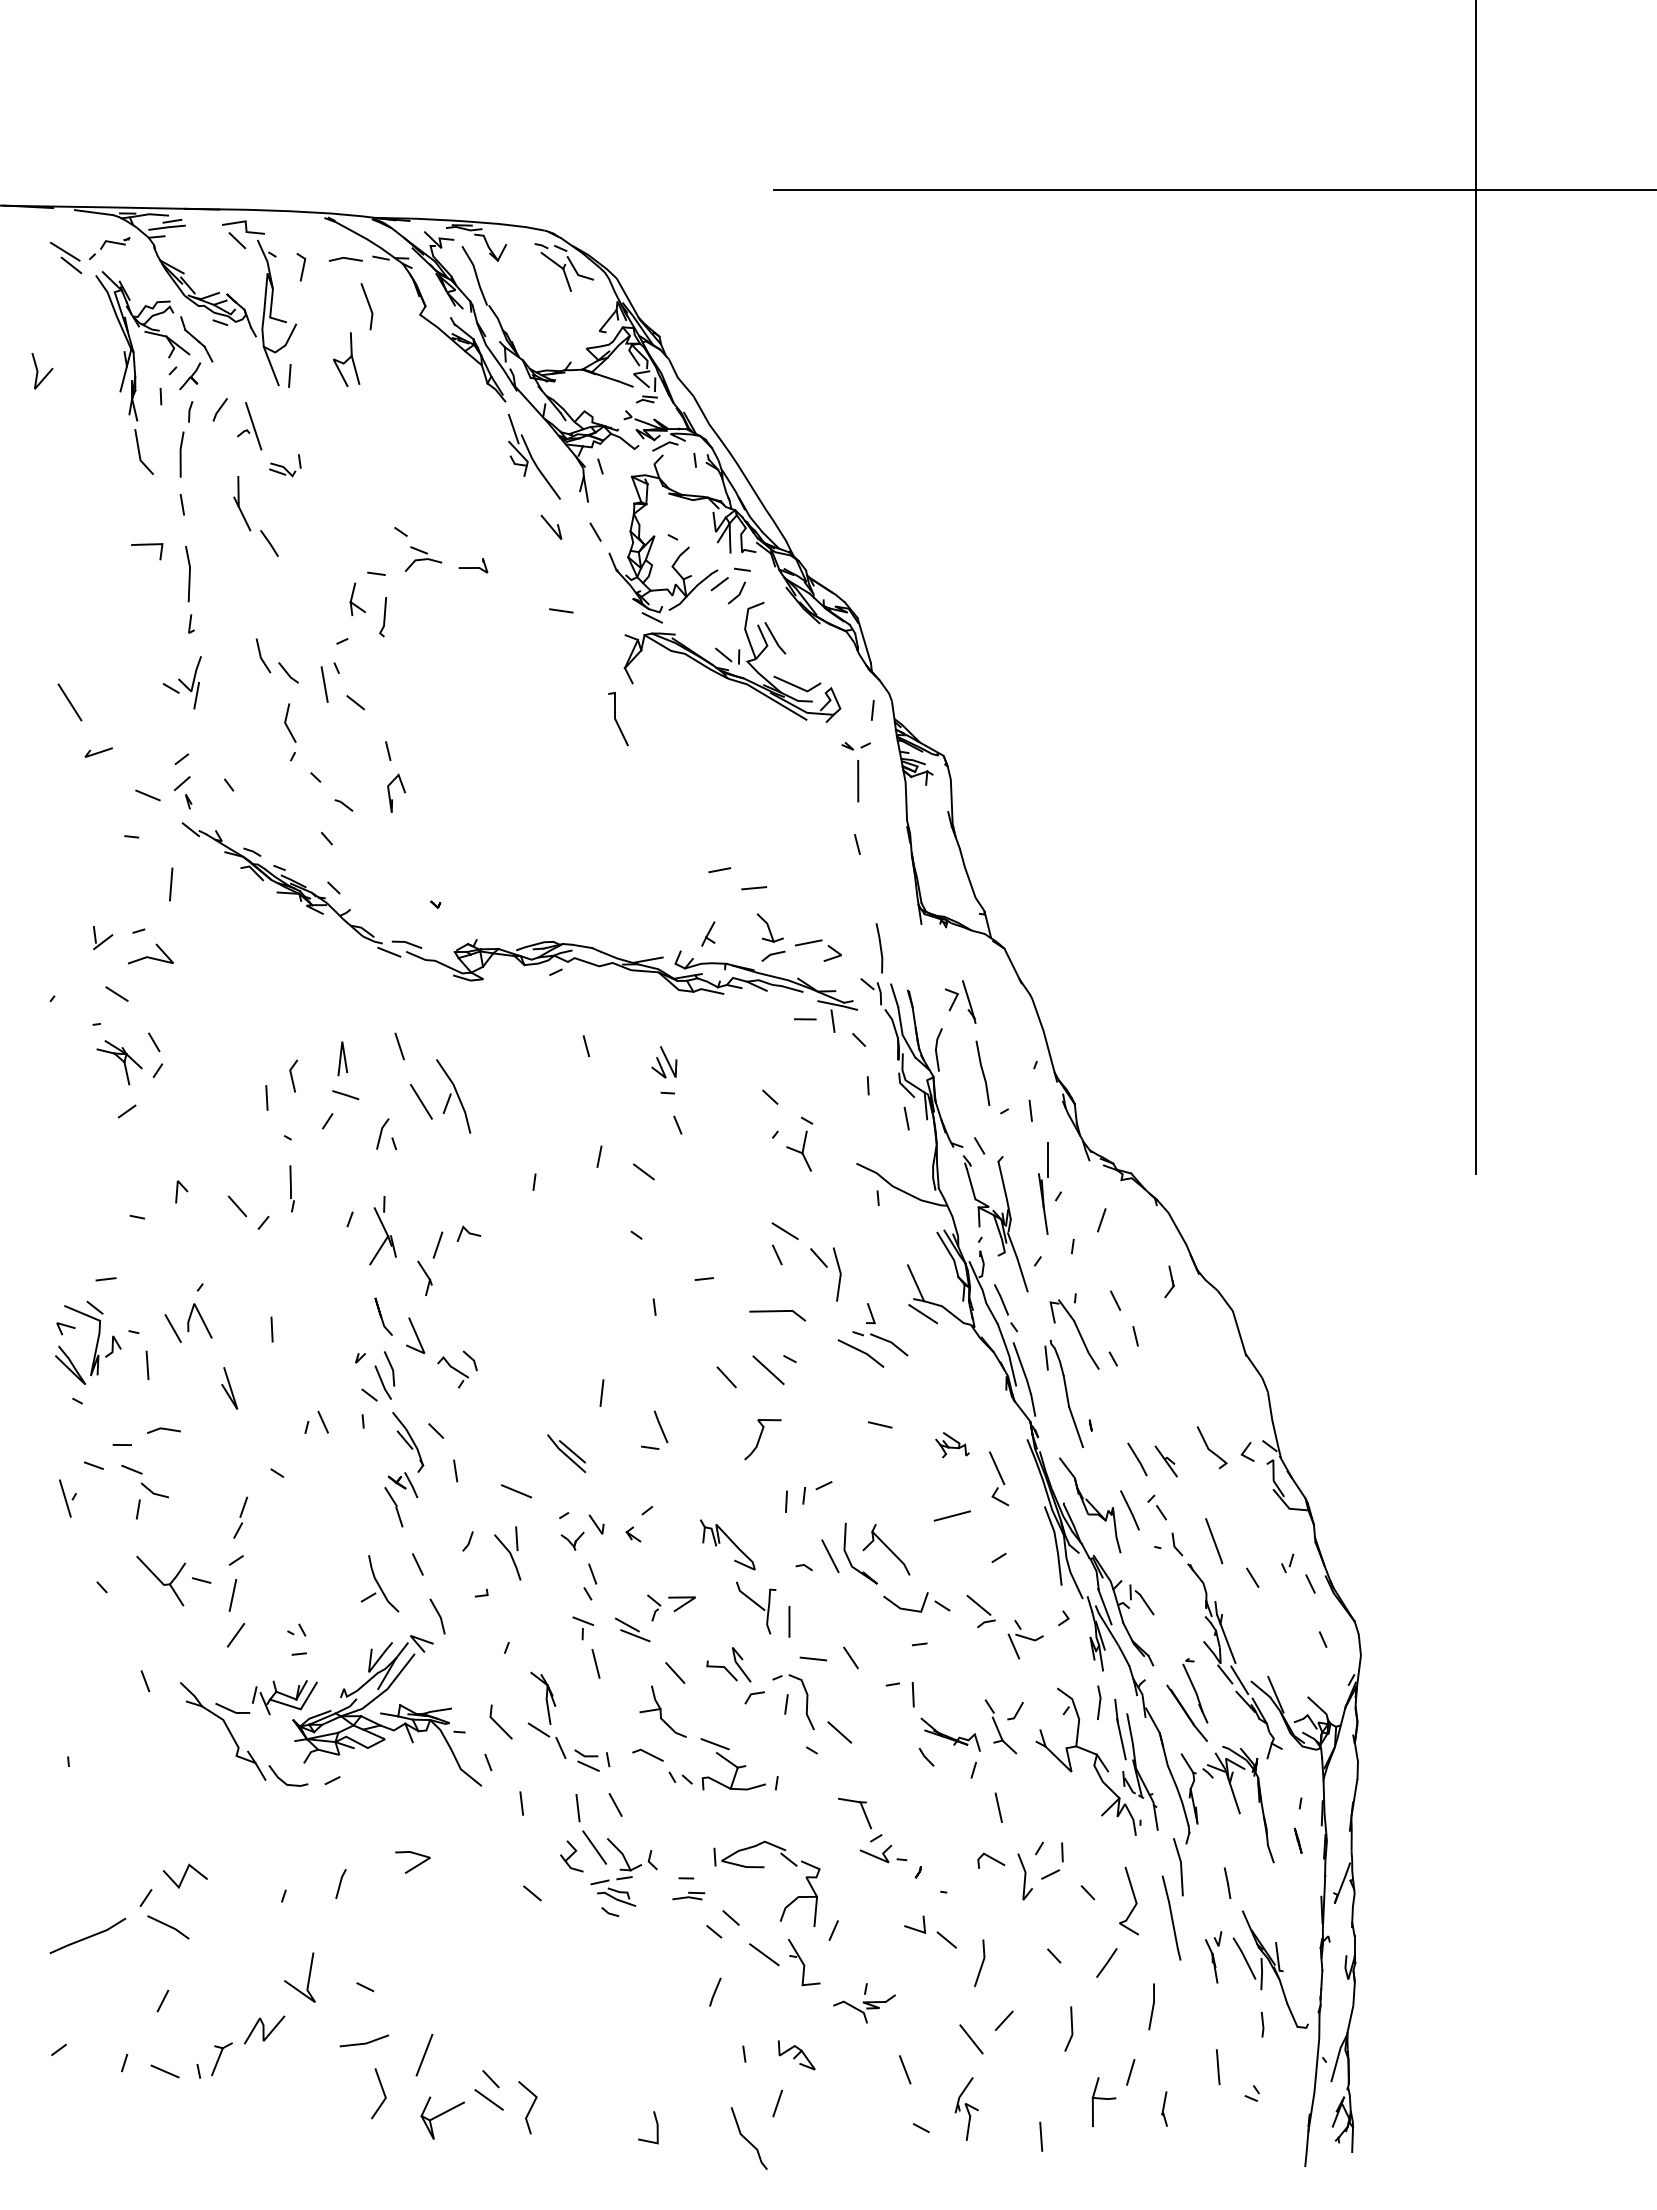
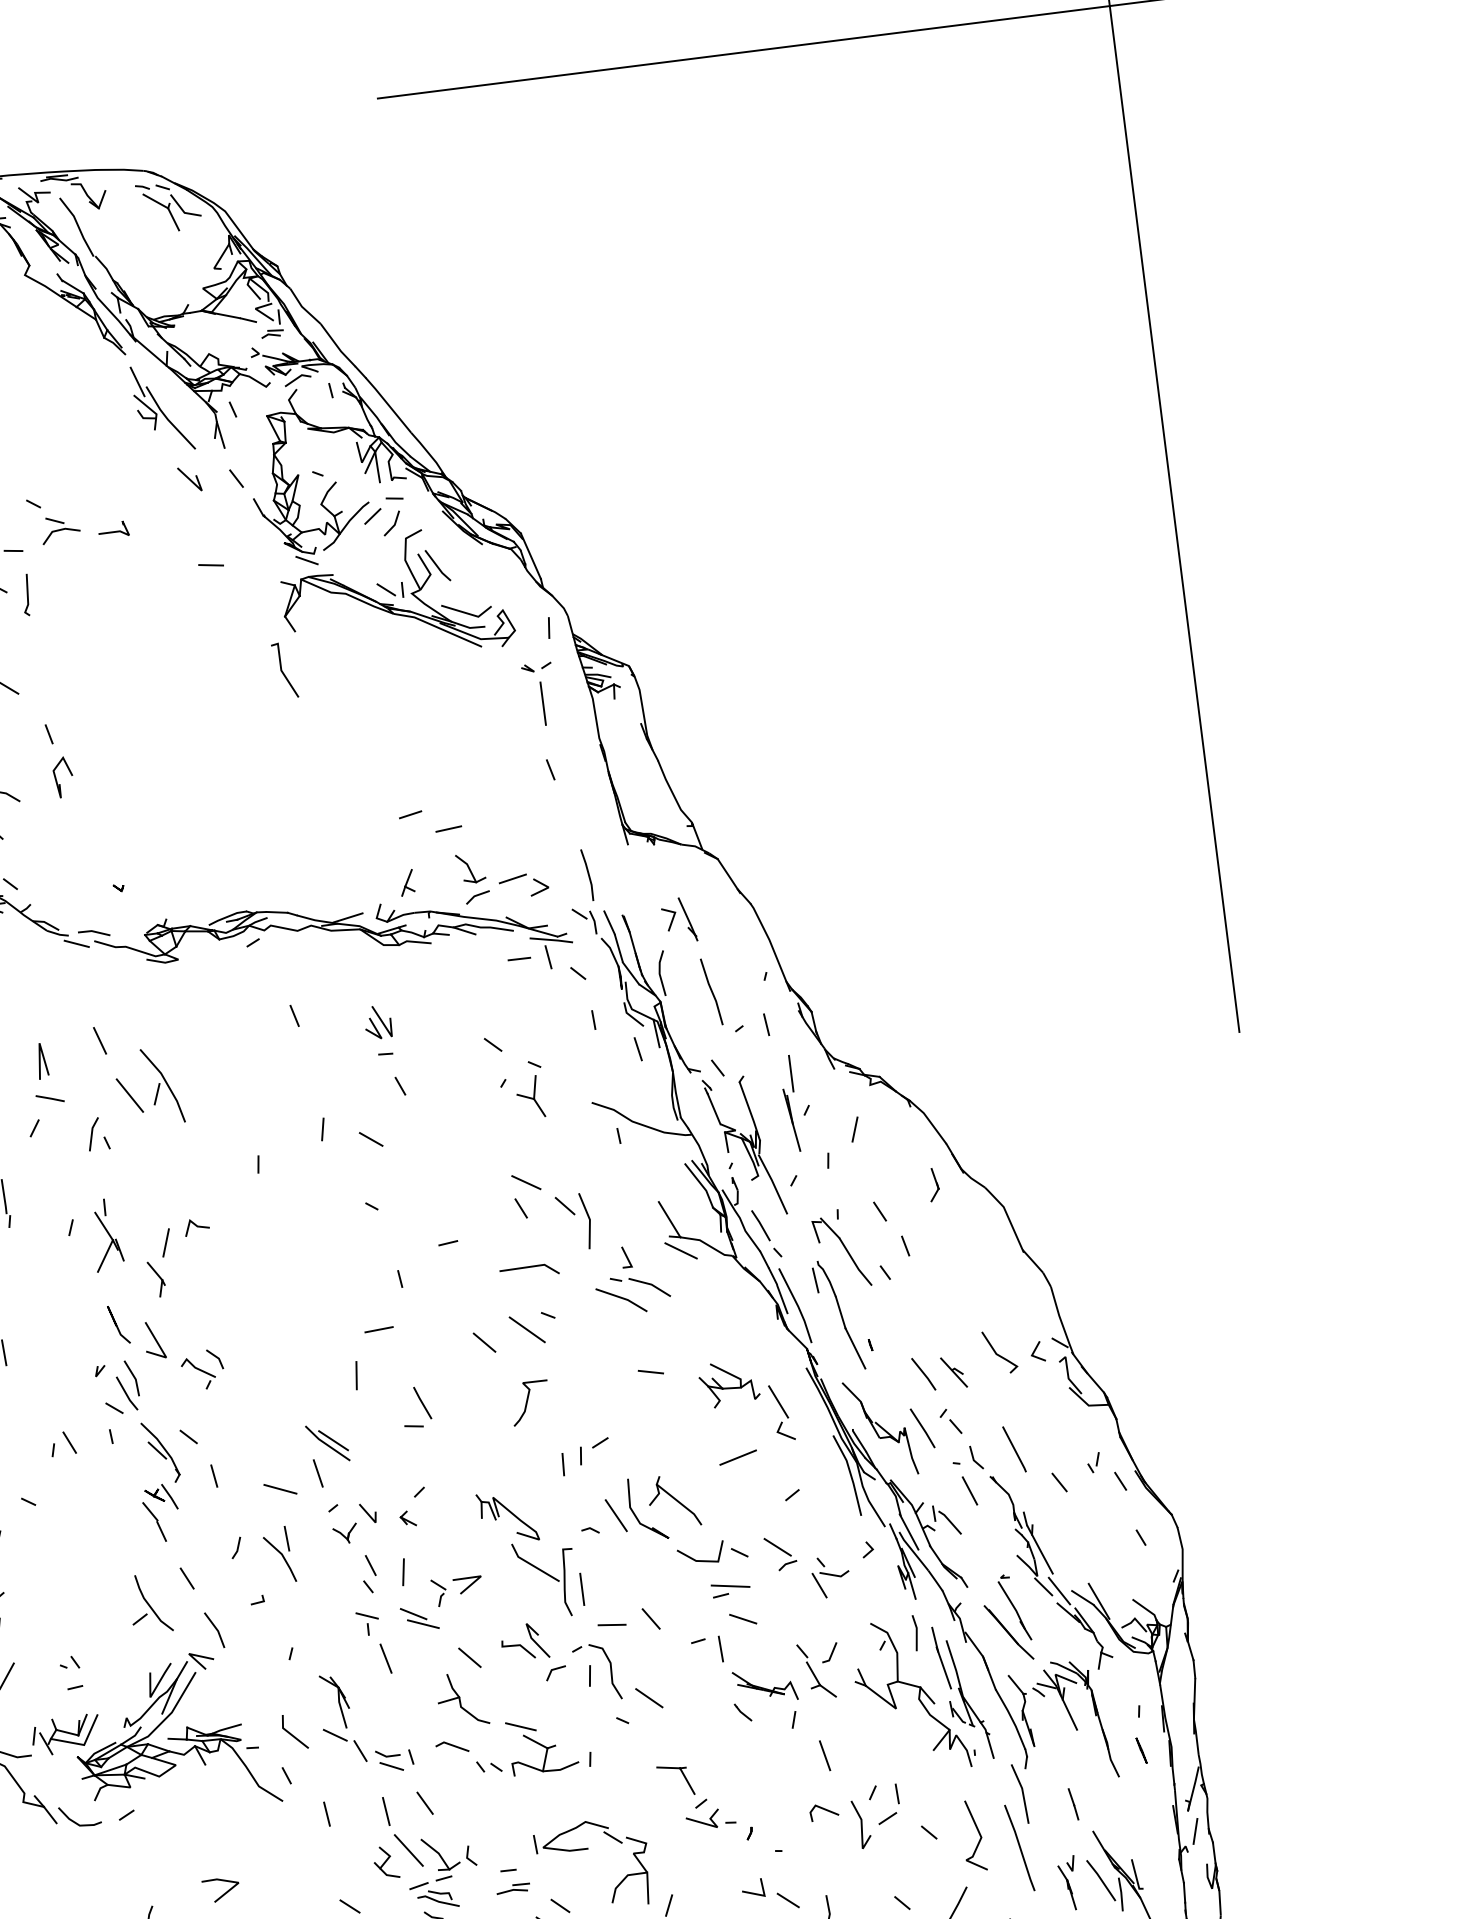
line: (628, 1352) -> (378, 1329), added
part: (952, 1444) -> (728, 1383), size x1.67
line: (553, 1480) -> (317, 1473), added
line: (1167, 1574) -> (970, 1490), added
line: (622, 1584) -> (403, 1572), added
part: (755, 1607) -> (544, 1578), size x1.43
line: (929, 1636) -> (730, 1586), added
line: (937, 1668) -> (742, 1618), added
line: (1339, 1922) -> (1195, 1830), added

